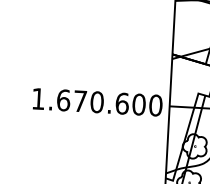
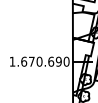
text: (138, 104) -> (58, 61), 1.670.600 -> 1.670.690

